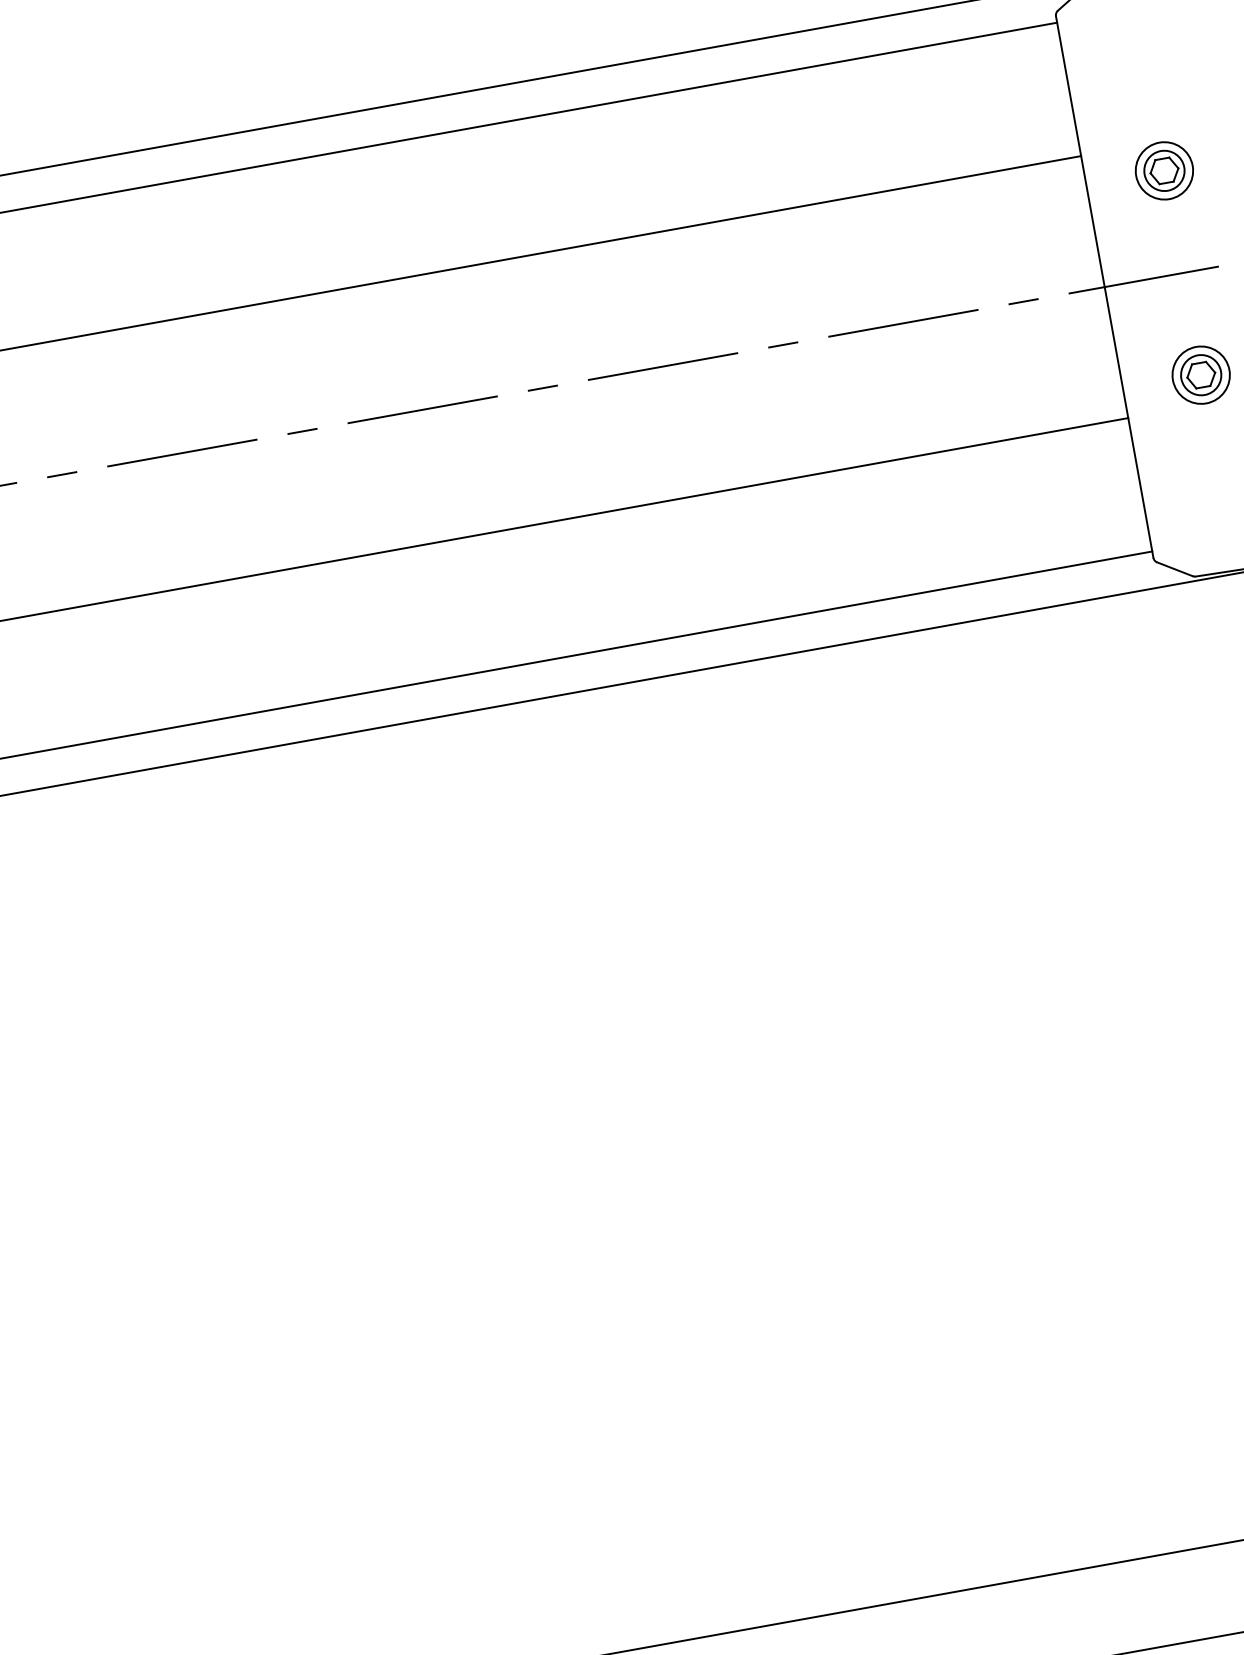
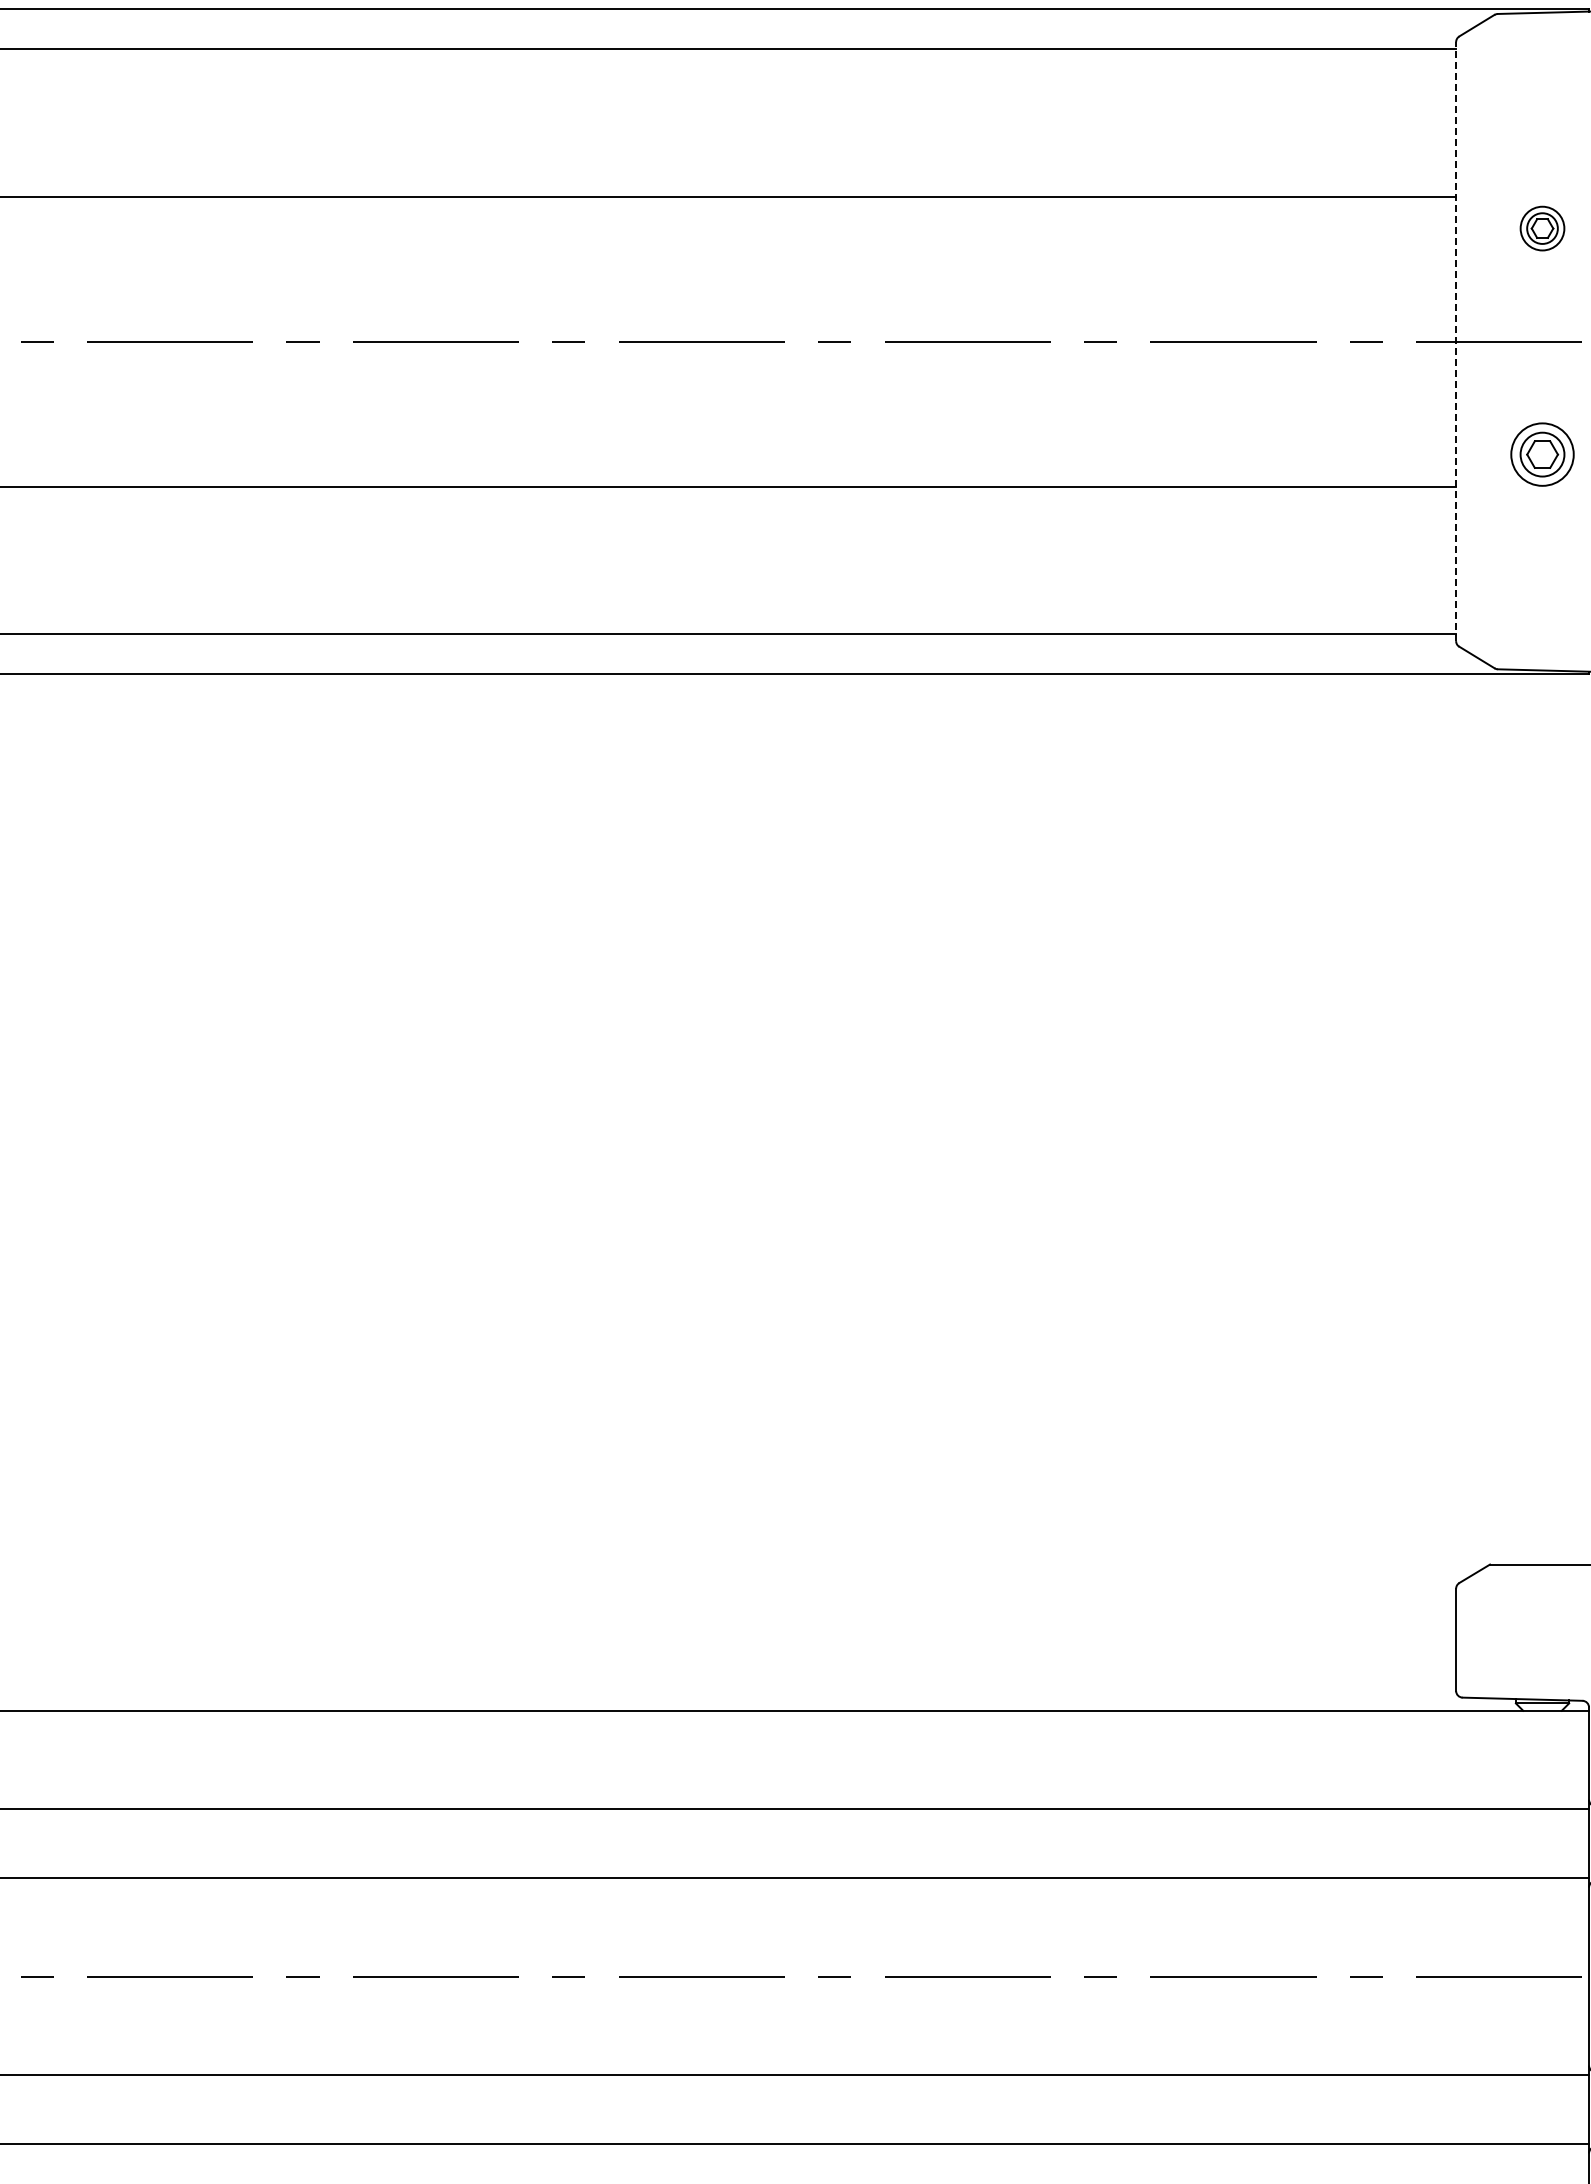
part: (1164, 170) -> (1542, 228), size x0.7
line: (1105, 286) -> (1456, 341), solid -> dashed

